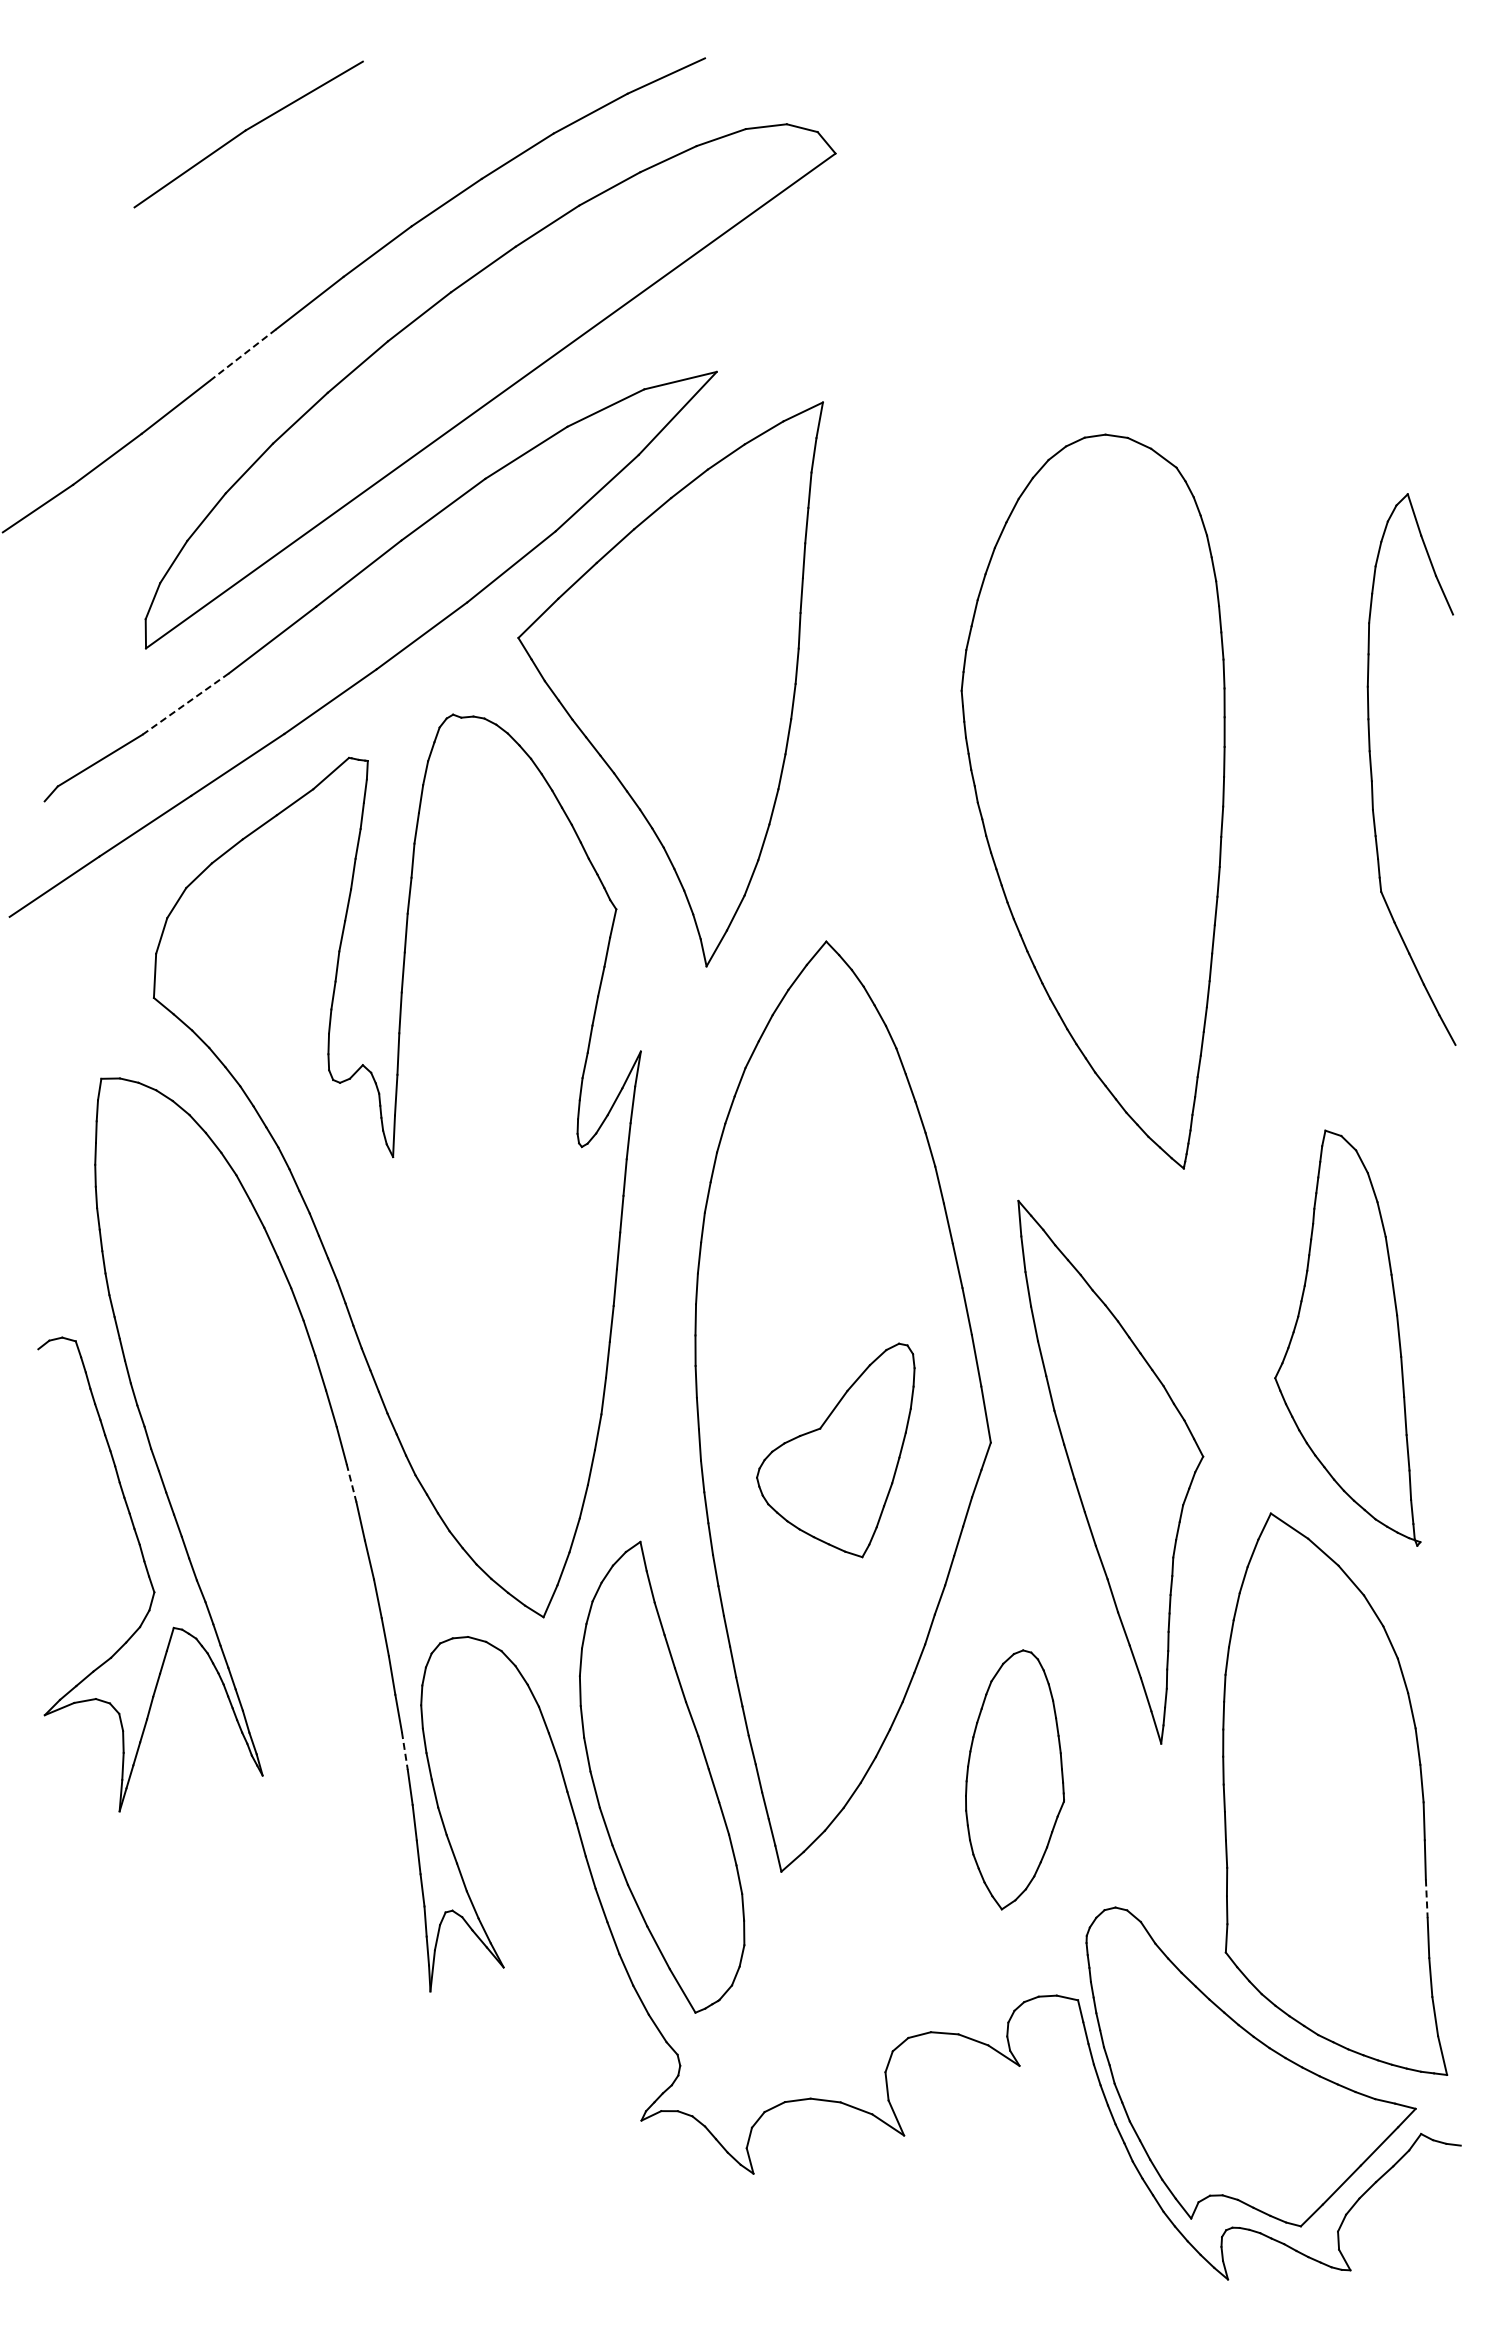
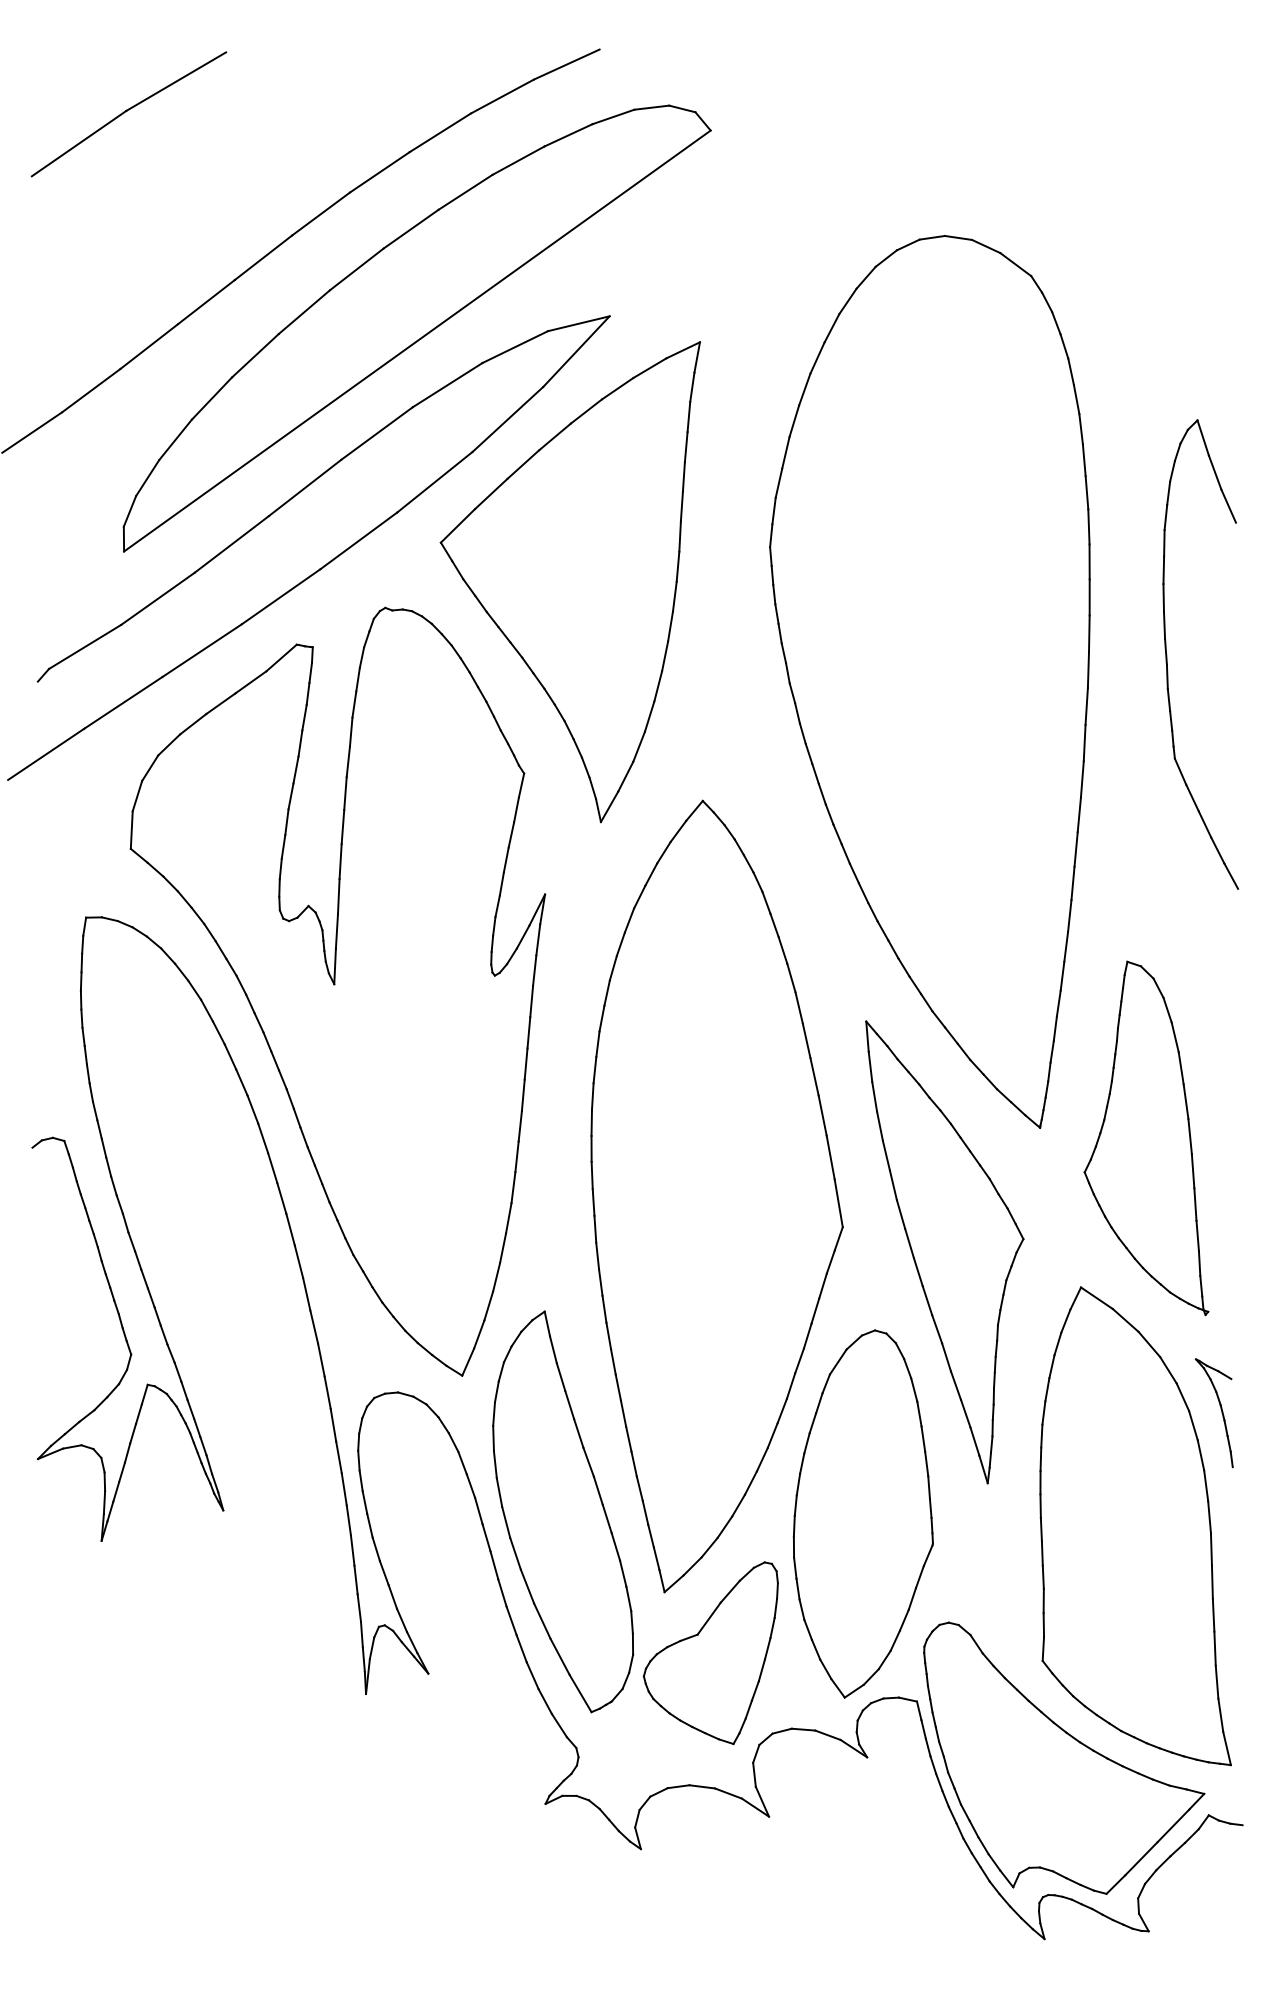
part: (248, 134) -> (128, 114), moved
line: (242, 355) -> (206, 302), dashed -> solid
line: (186, 703) -> (158, 598), dashed -> solid
part: (1092, 801) -> (929, 681), size x1.43
part: (835, 1450) -> (710, 1653), moved
line: (351, 1483) -> (298, 1261), dashed -> solid
part: (1435, 1658) -> (1221, 1410), added
line: (404, 1751) -> (343, 1489), dashed -> solid
part: (1014, 1779) -> (862, 1513), size x1.67
line: (1426, 1899) -> (1213, 1615), dashed -> solid

